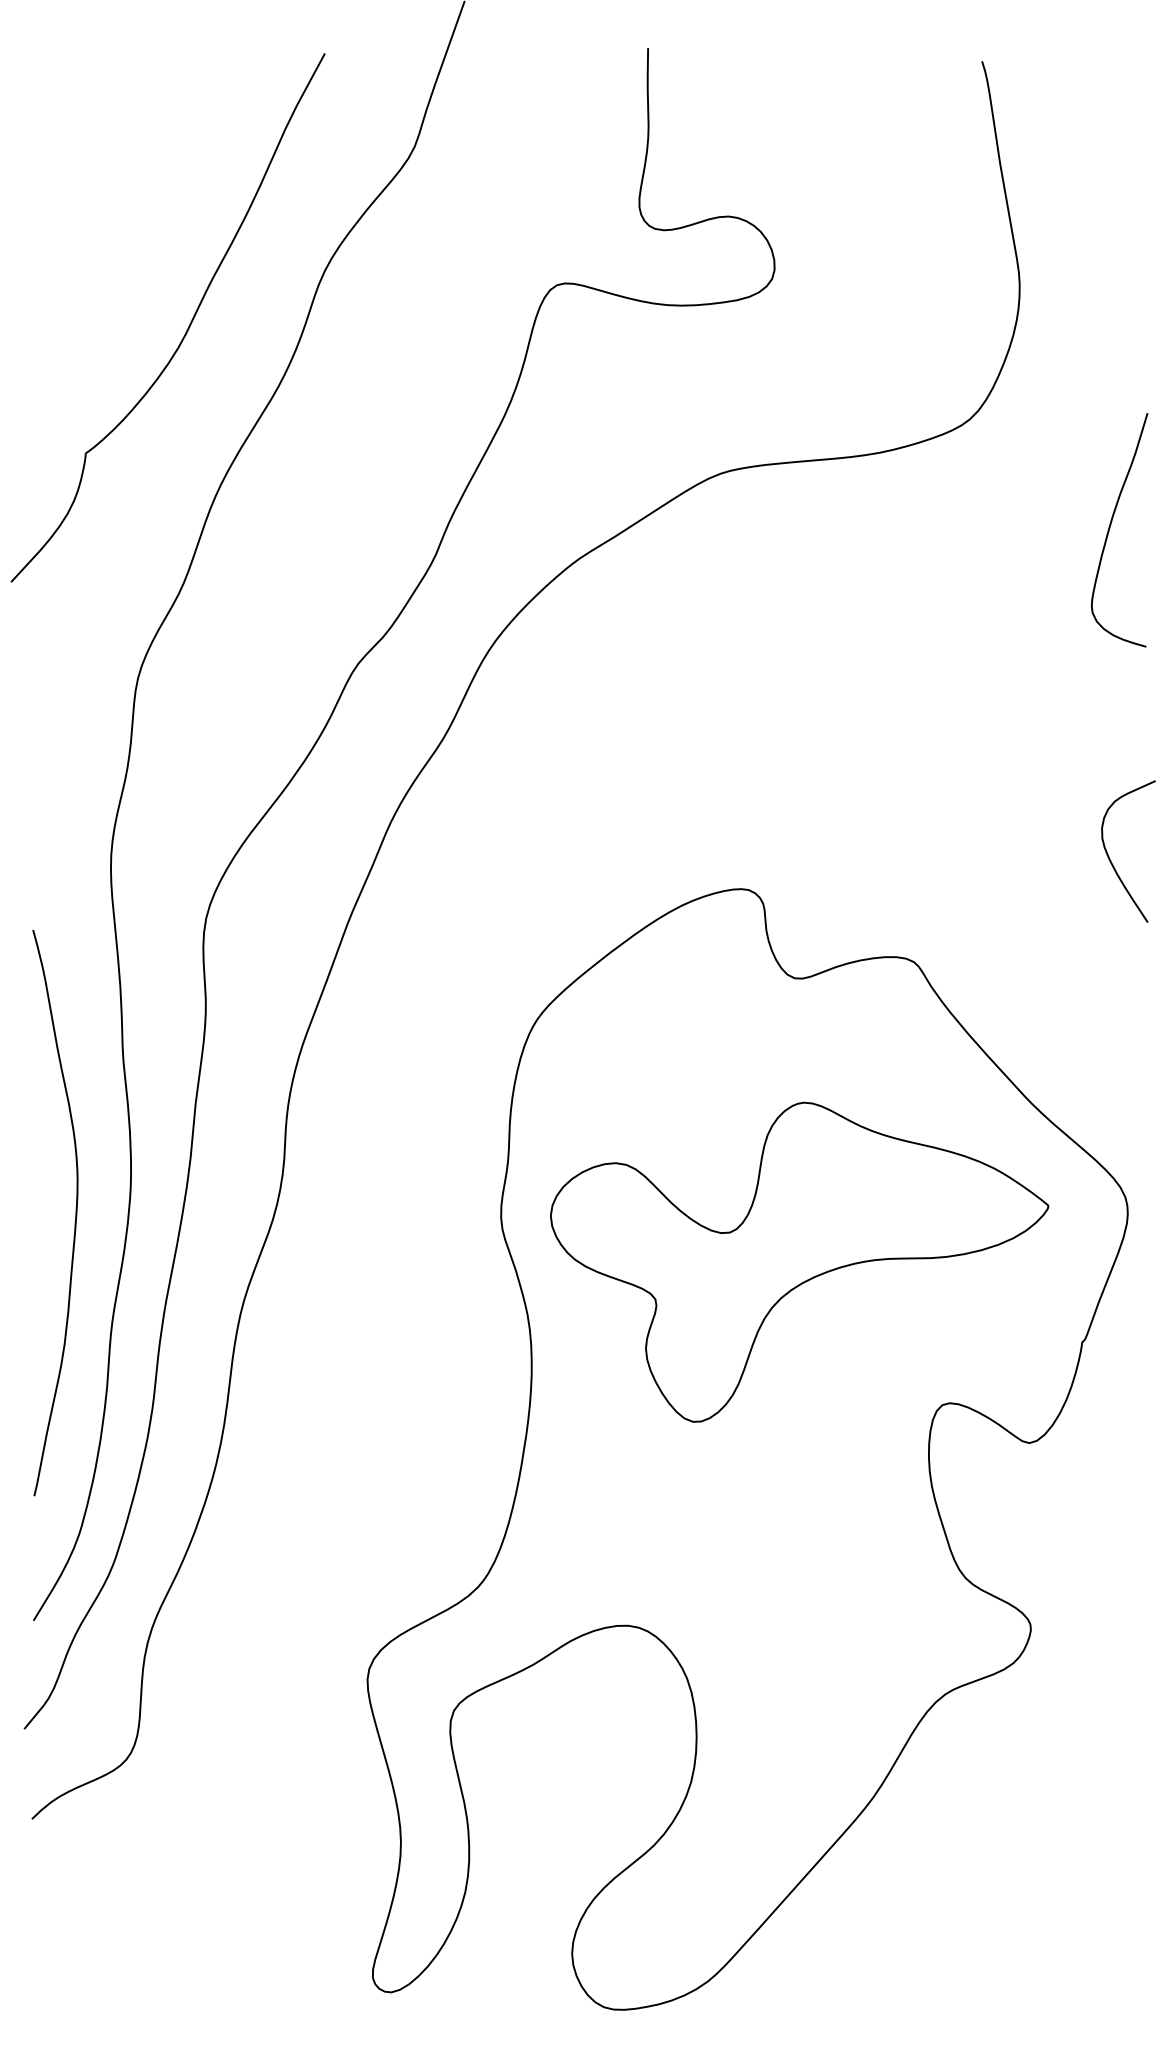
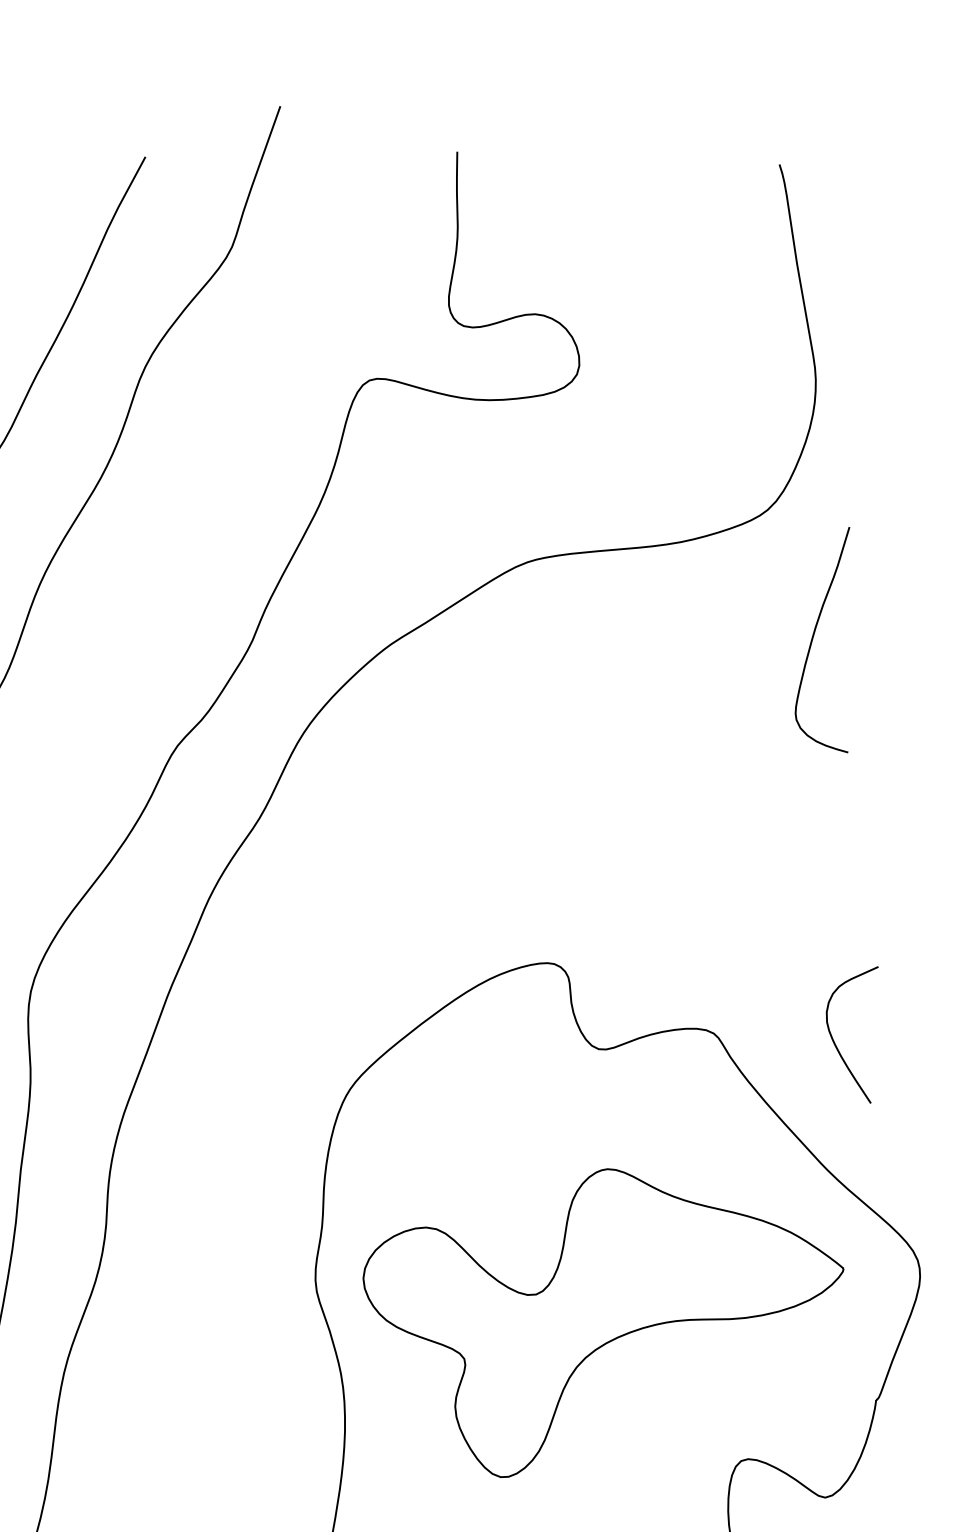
curve: (1110, 528) -> (813, 638), moved
curve: (1111, 860) -> (835, 1043), moved

